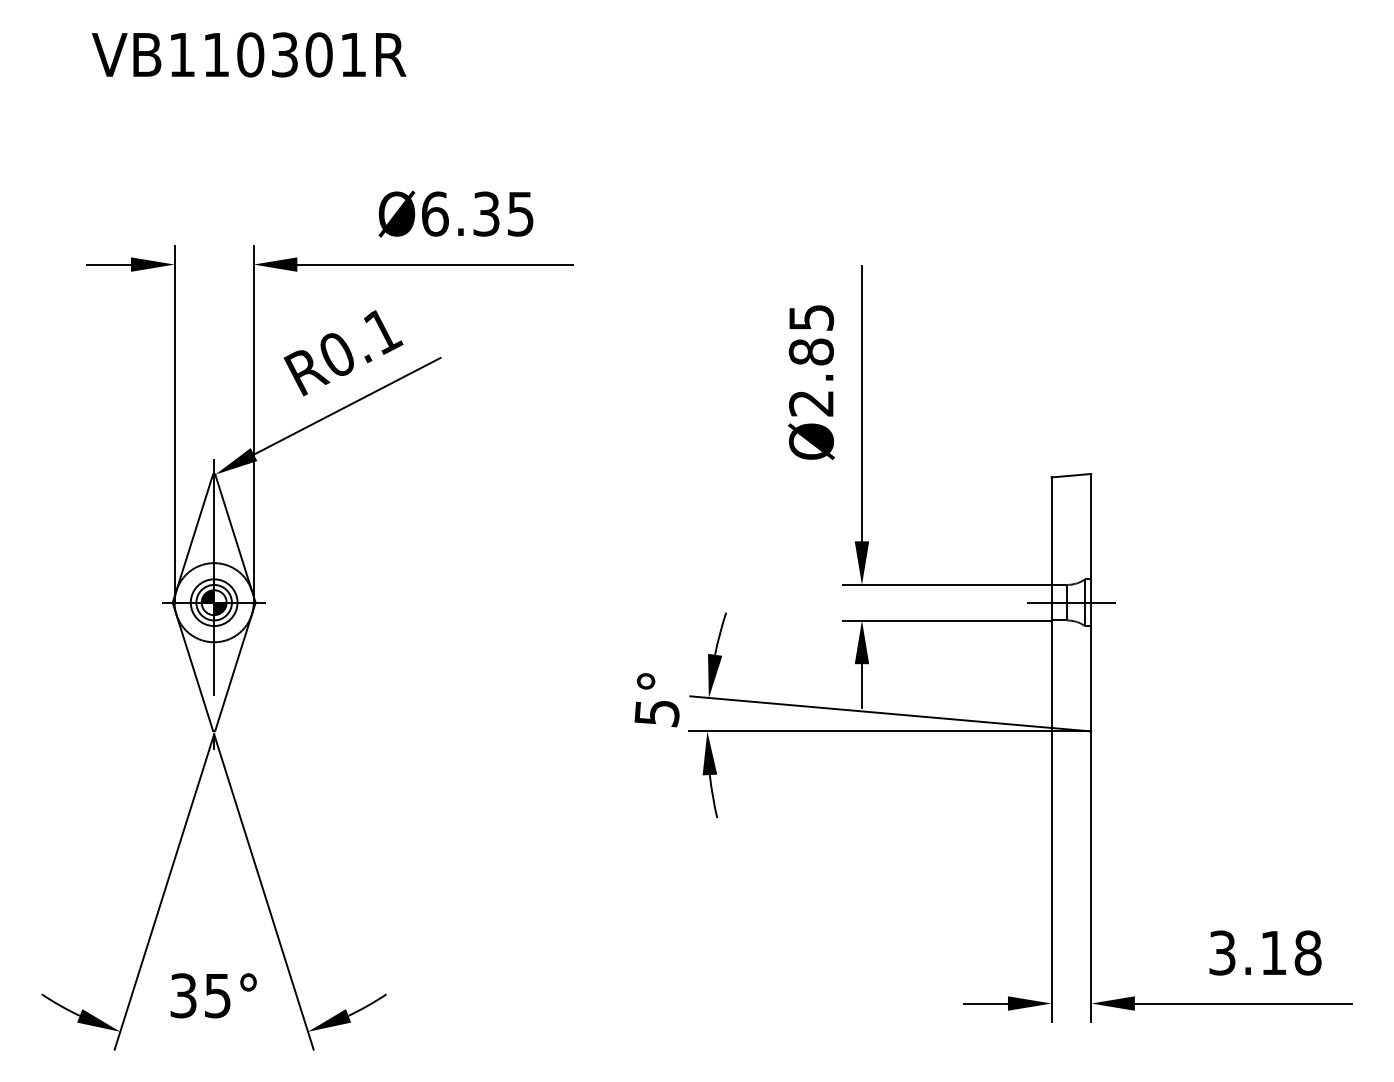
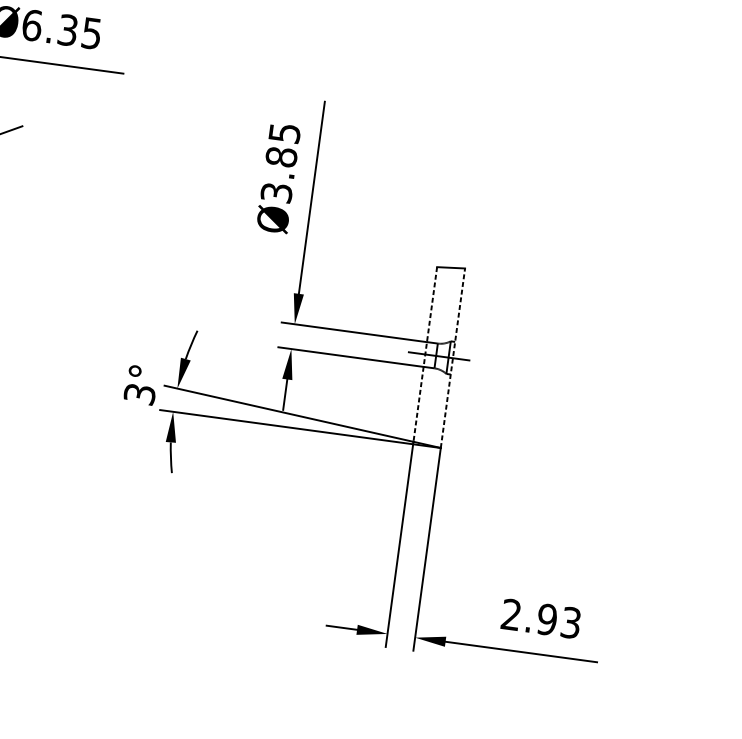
text: (811, 403) -> (276, 192), Ø2.85 -> Ø3.85
line: (1091, 602) -> (453, 358), solid -> dashed
line: (1051, 603) -> (425, 355), solid -> dashed
text: (656, 713) -> (139, 394), 5° -> 3°
text: (1265, 952) -> (541, 618), 3.18 -> 2.93

